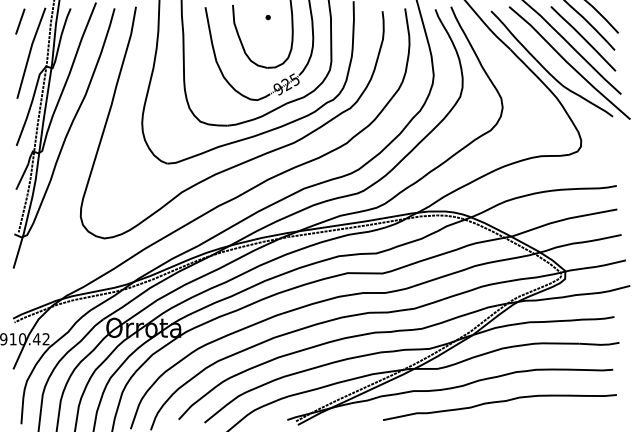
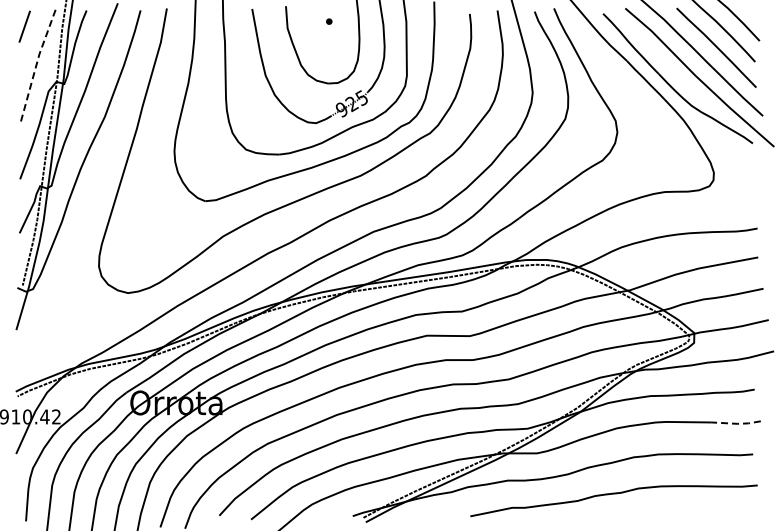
line: (29, 51) -> (36, 63), solid -> dashed
line: (599, 344) -> (736, 423), solid -> dashed

